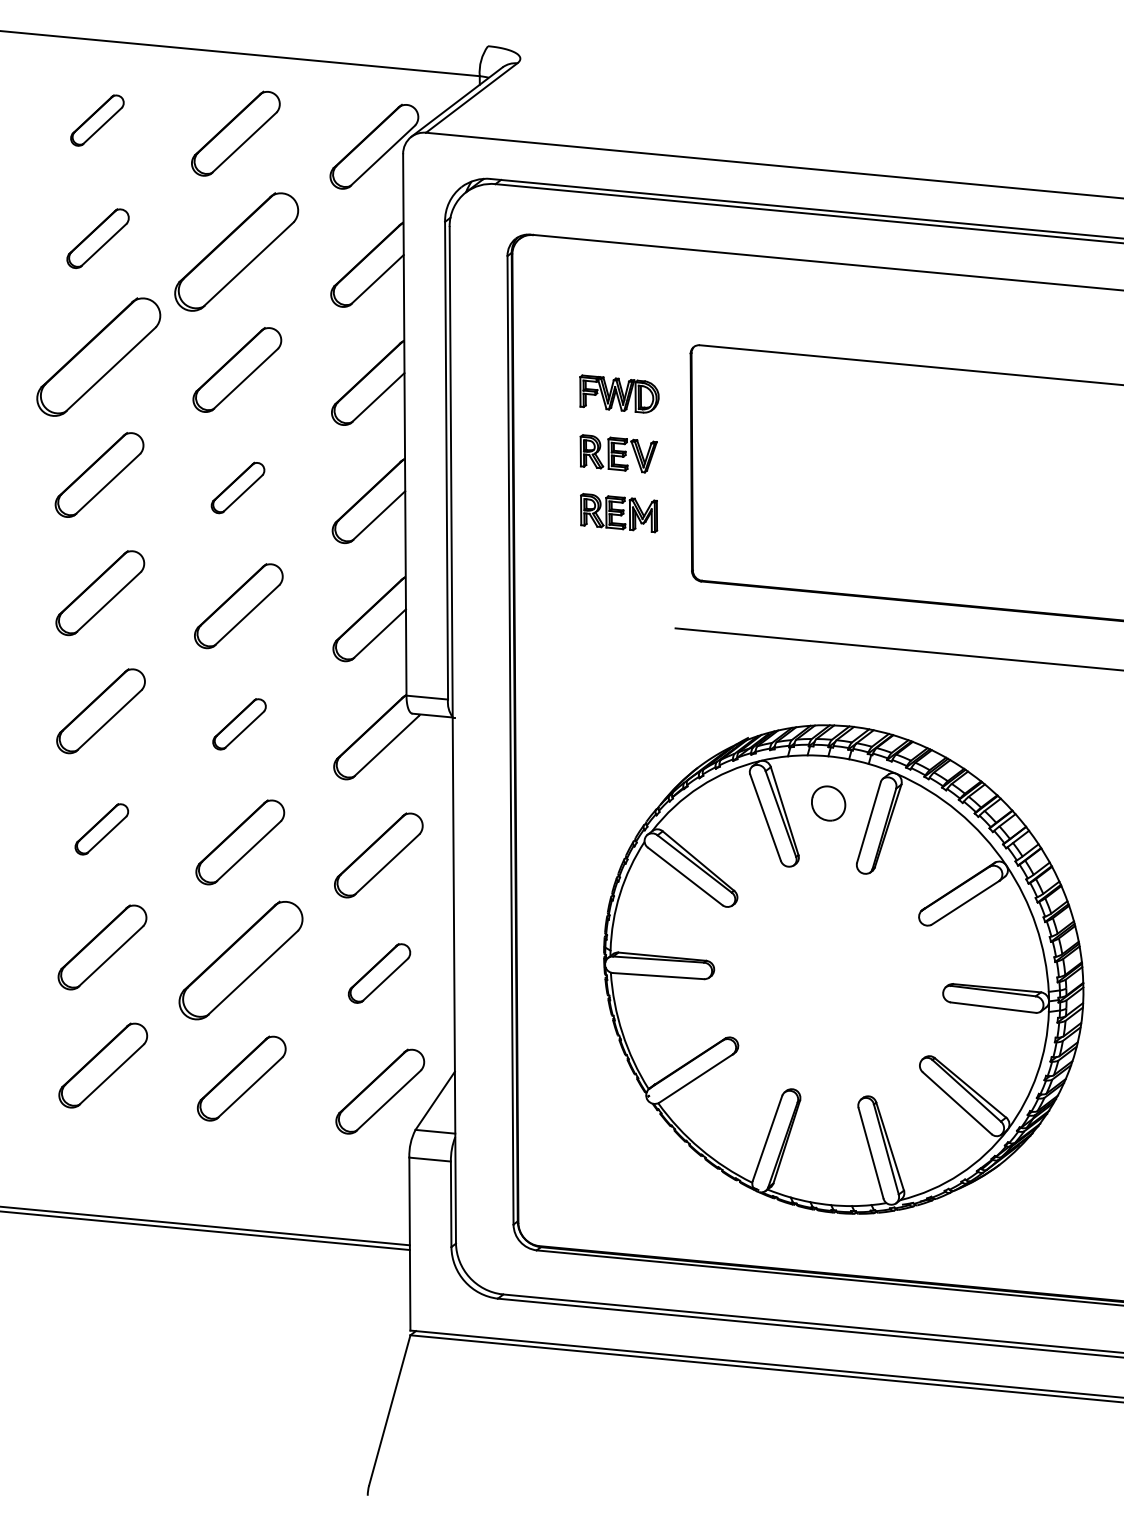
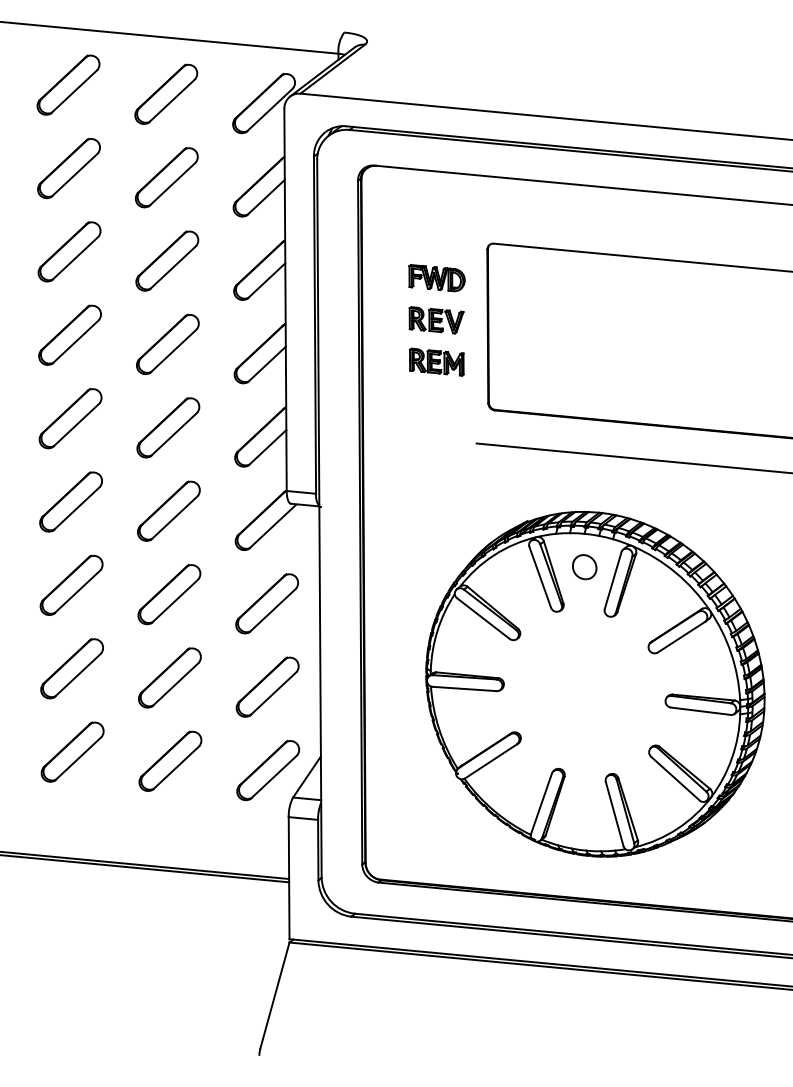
part: (97, 120) -> (68, 85), size x1.67
part: (97, 238) -> (68, 168), size x1.43
part: (236, 251) -> (166, 177), size x0.71
part: (98, 356) -> (69, 251), size x0.71
part: (237, 487) -> (167, 344), size x1.67
part: (239, 724) -> (168, 511), size x1.67
part: (101, 829) -> (71, 585), size x1.67
part: (240, 960) -> (169, 677), size x0.71
part: (379, 973) -> (267, 687), size x1.43

